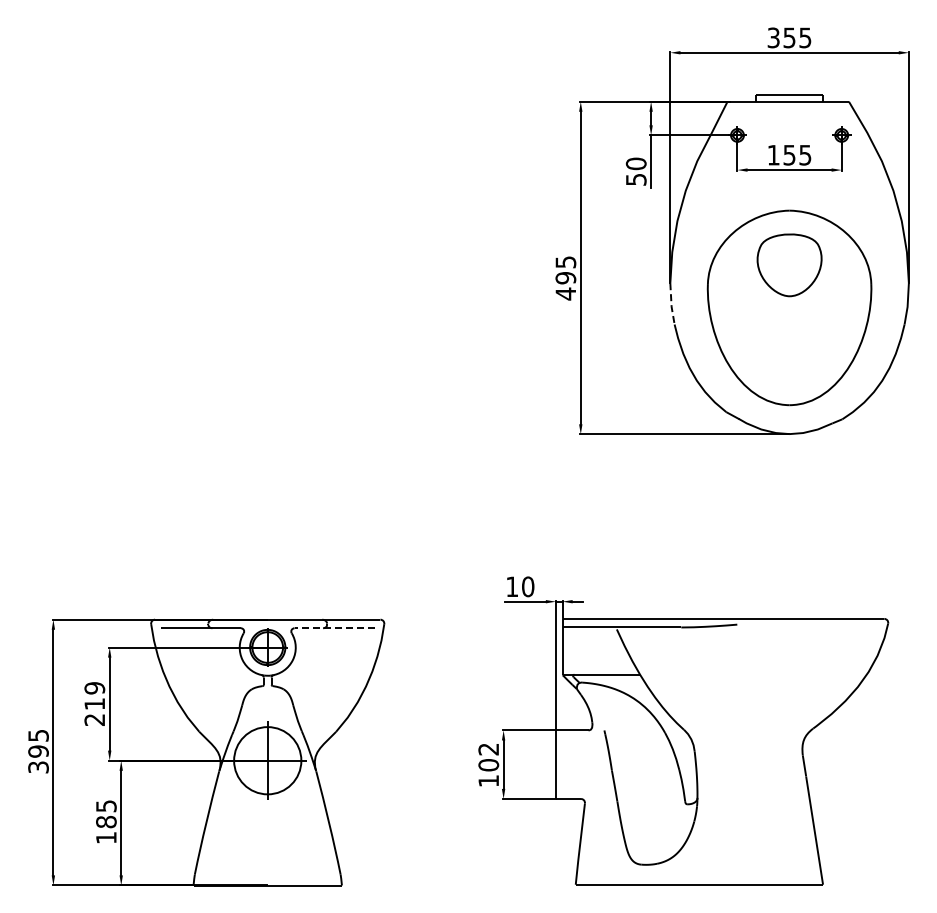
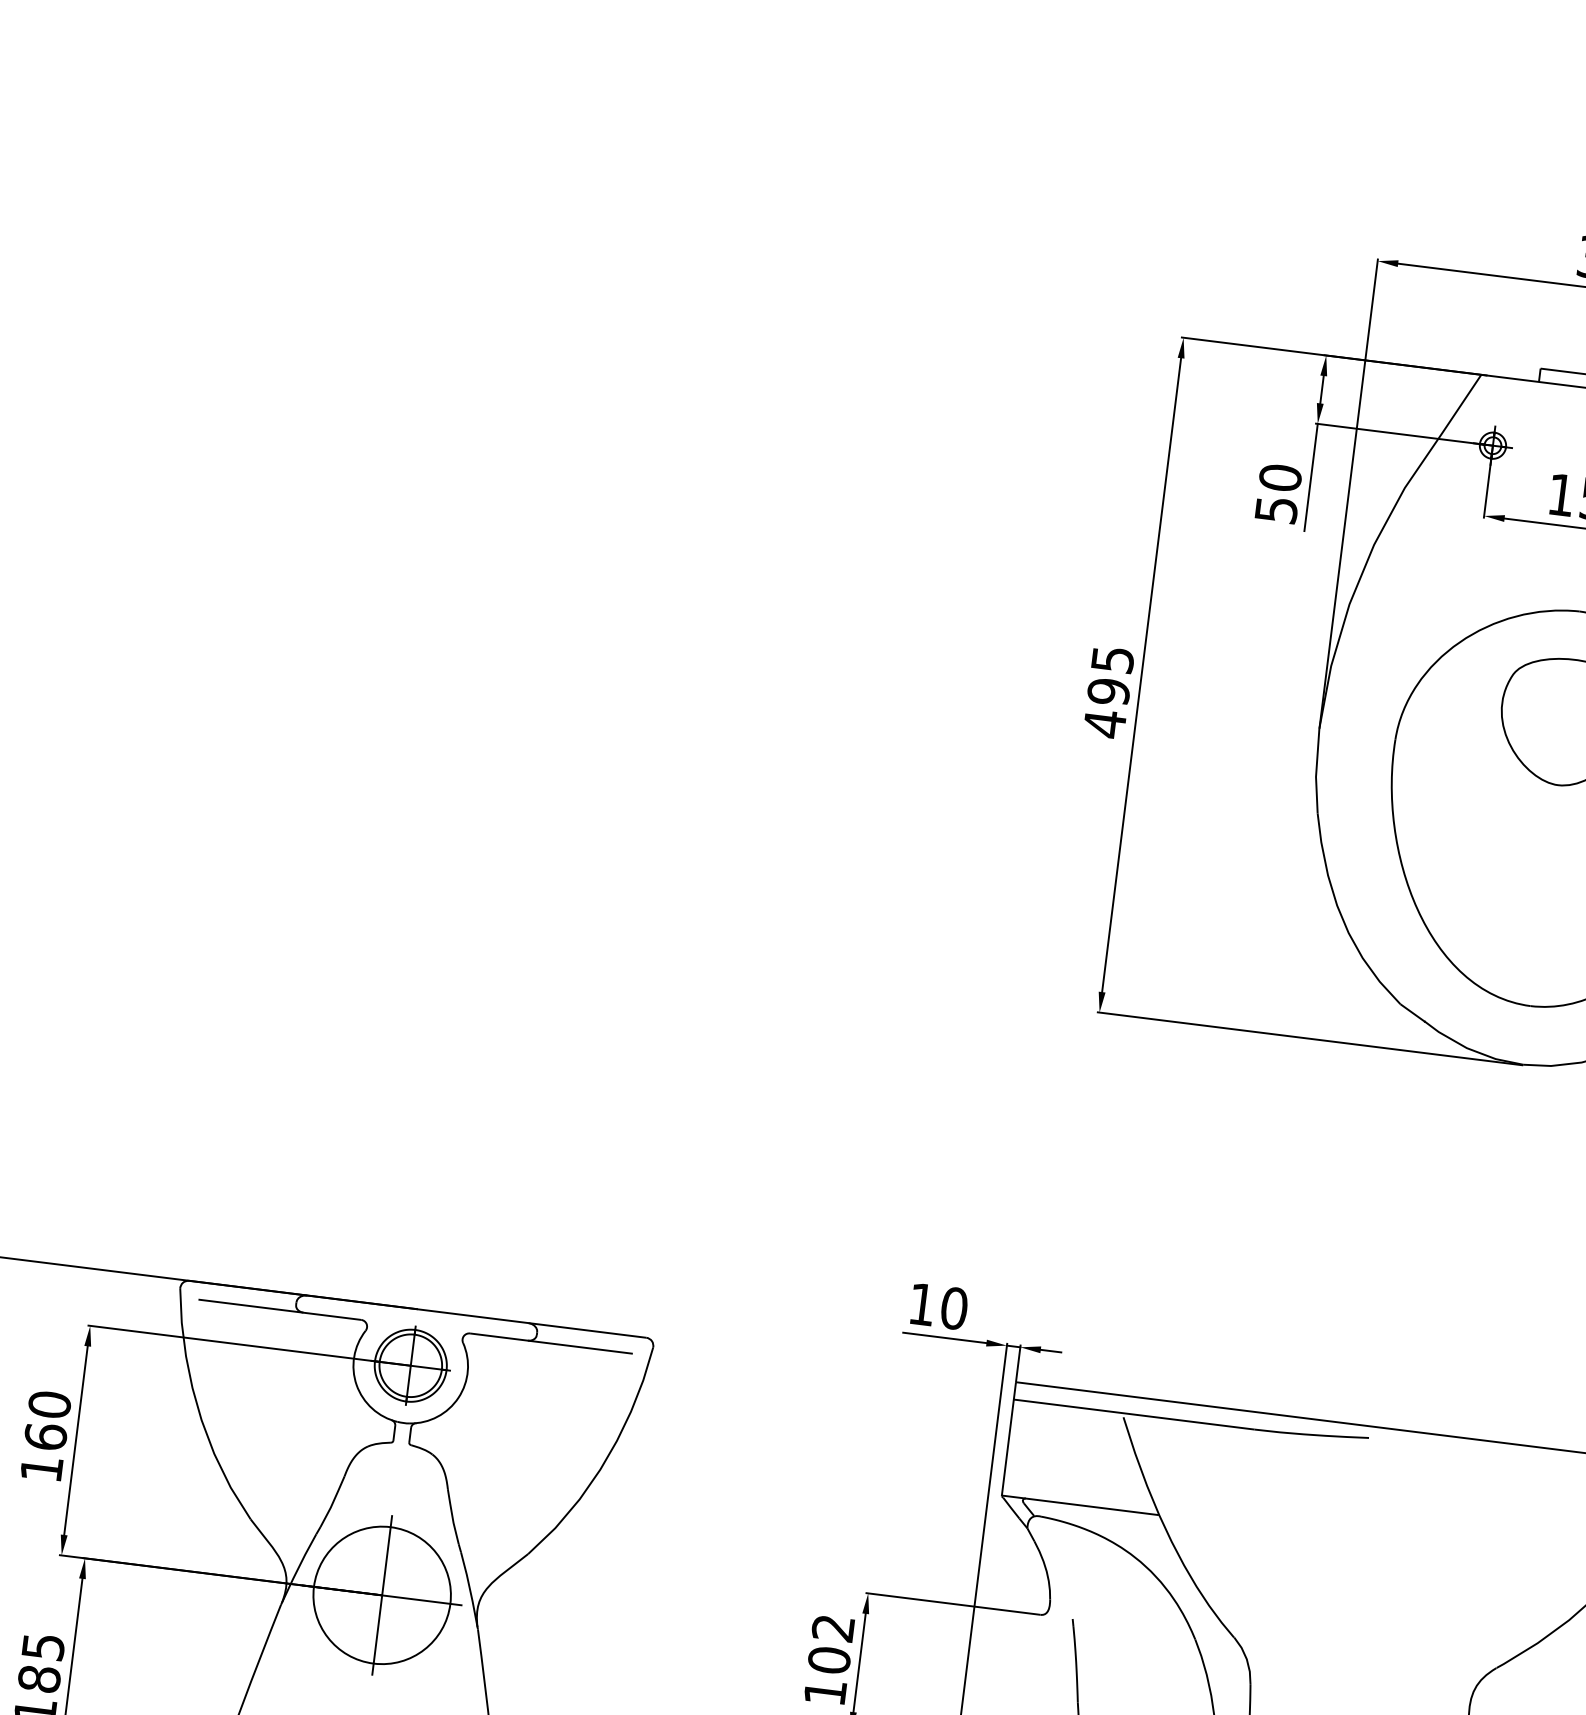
line: (671, 304) -> (1316, 771), dashed -> solid
line: (334, 628) -> (550, 1344), dashed -> solid
text: (94, 703) -> (45, 1435), 219 -> 160

